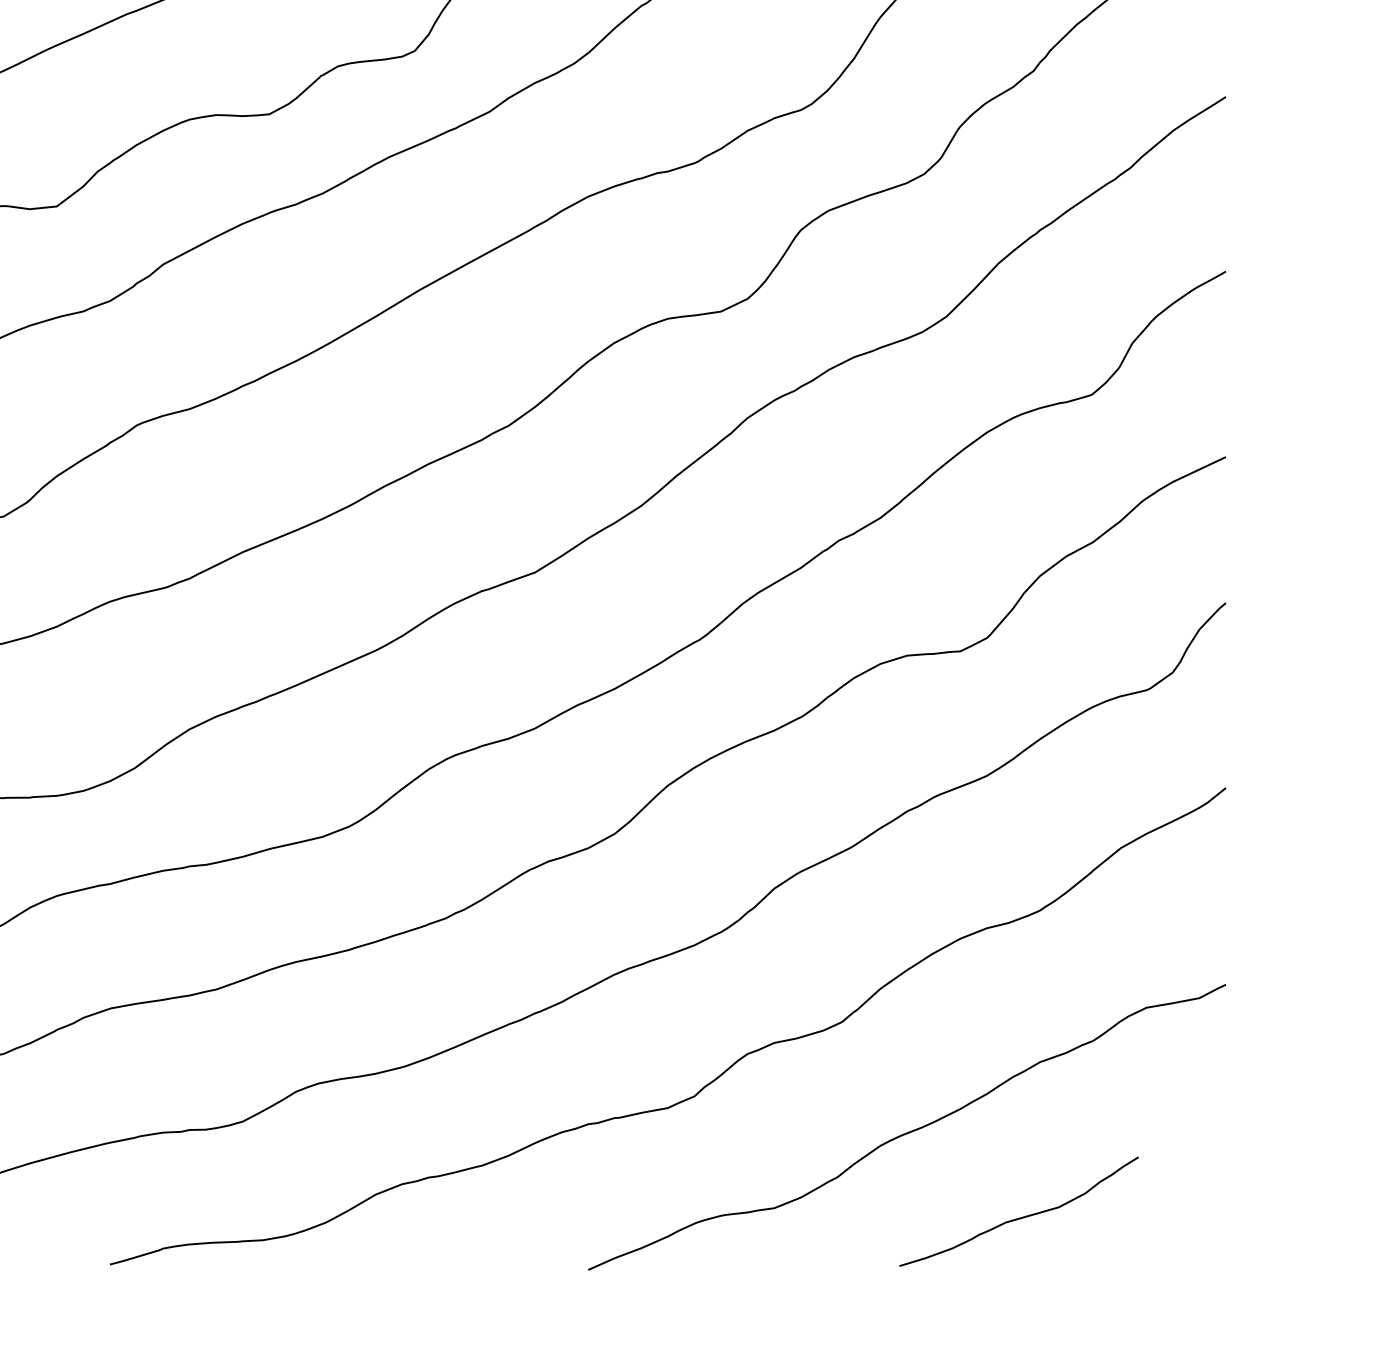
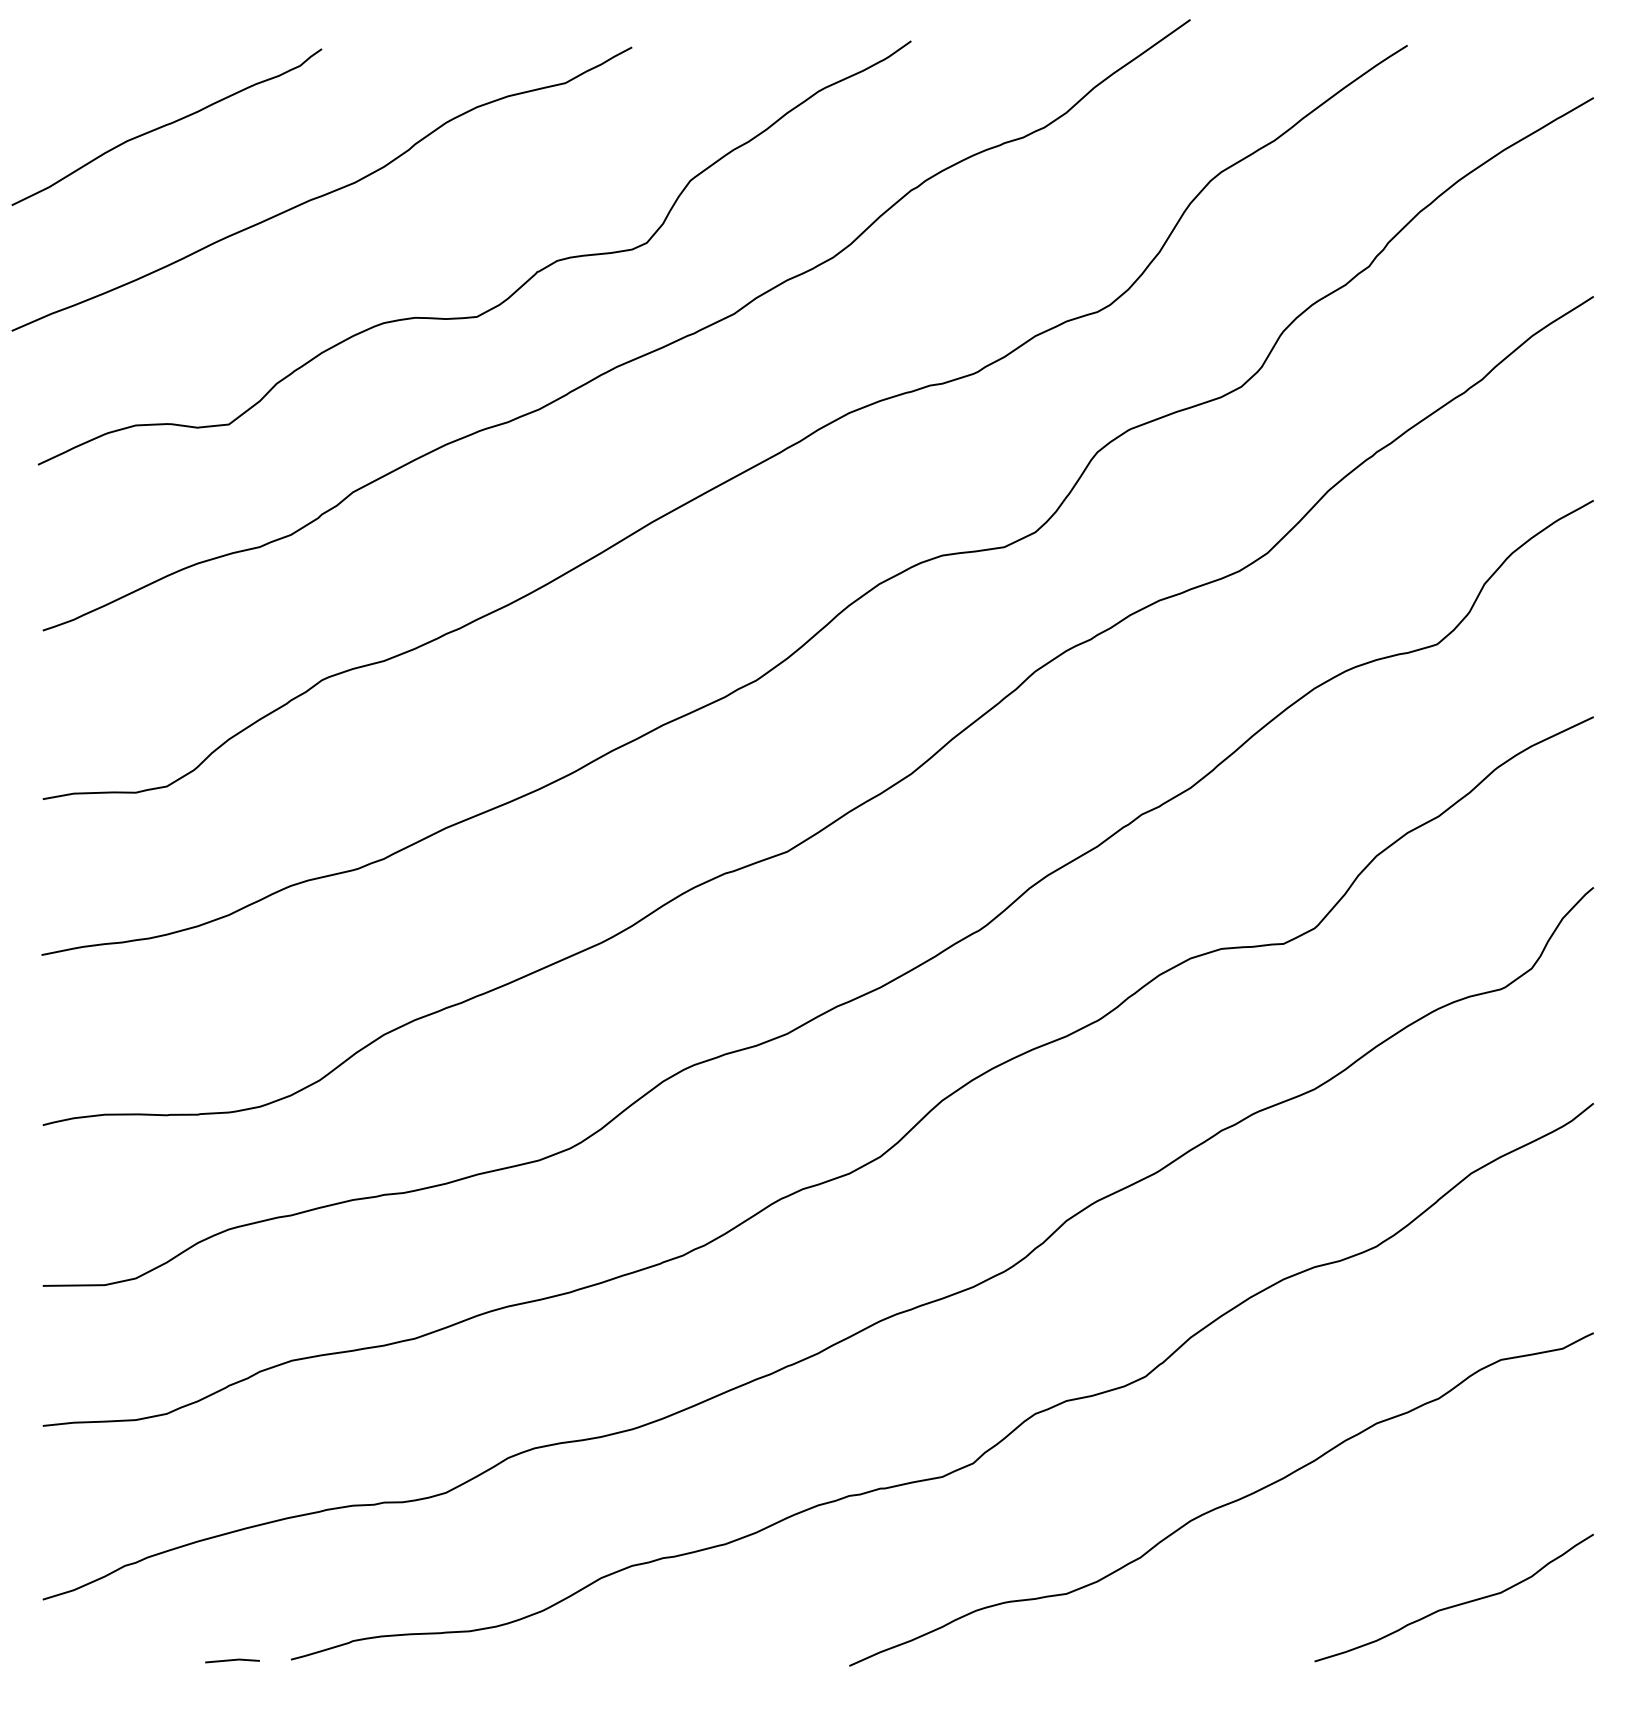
curve: (1020, 1217) -> (1455, 1604), moved
line: (59, 1265) -> (232, 1660), added

